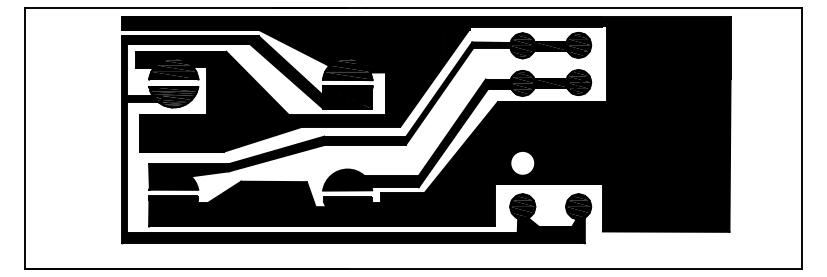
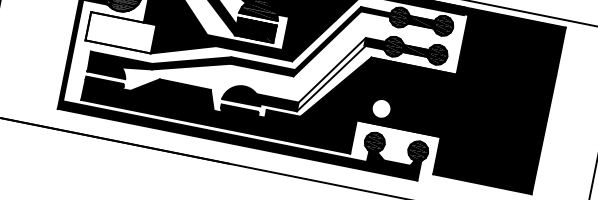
fill: (181, 133) -> (120, 32), removed
fill: (452, 133) -> (331, 74), removed

